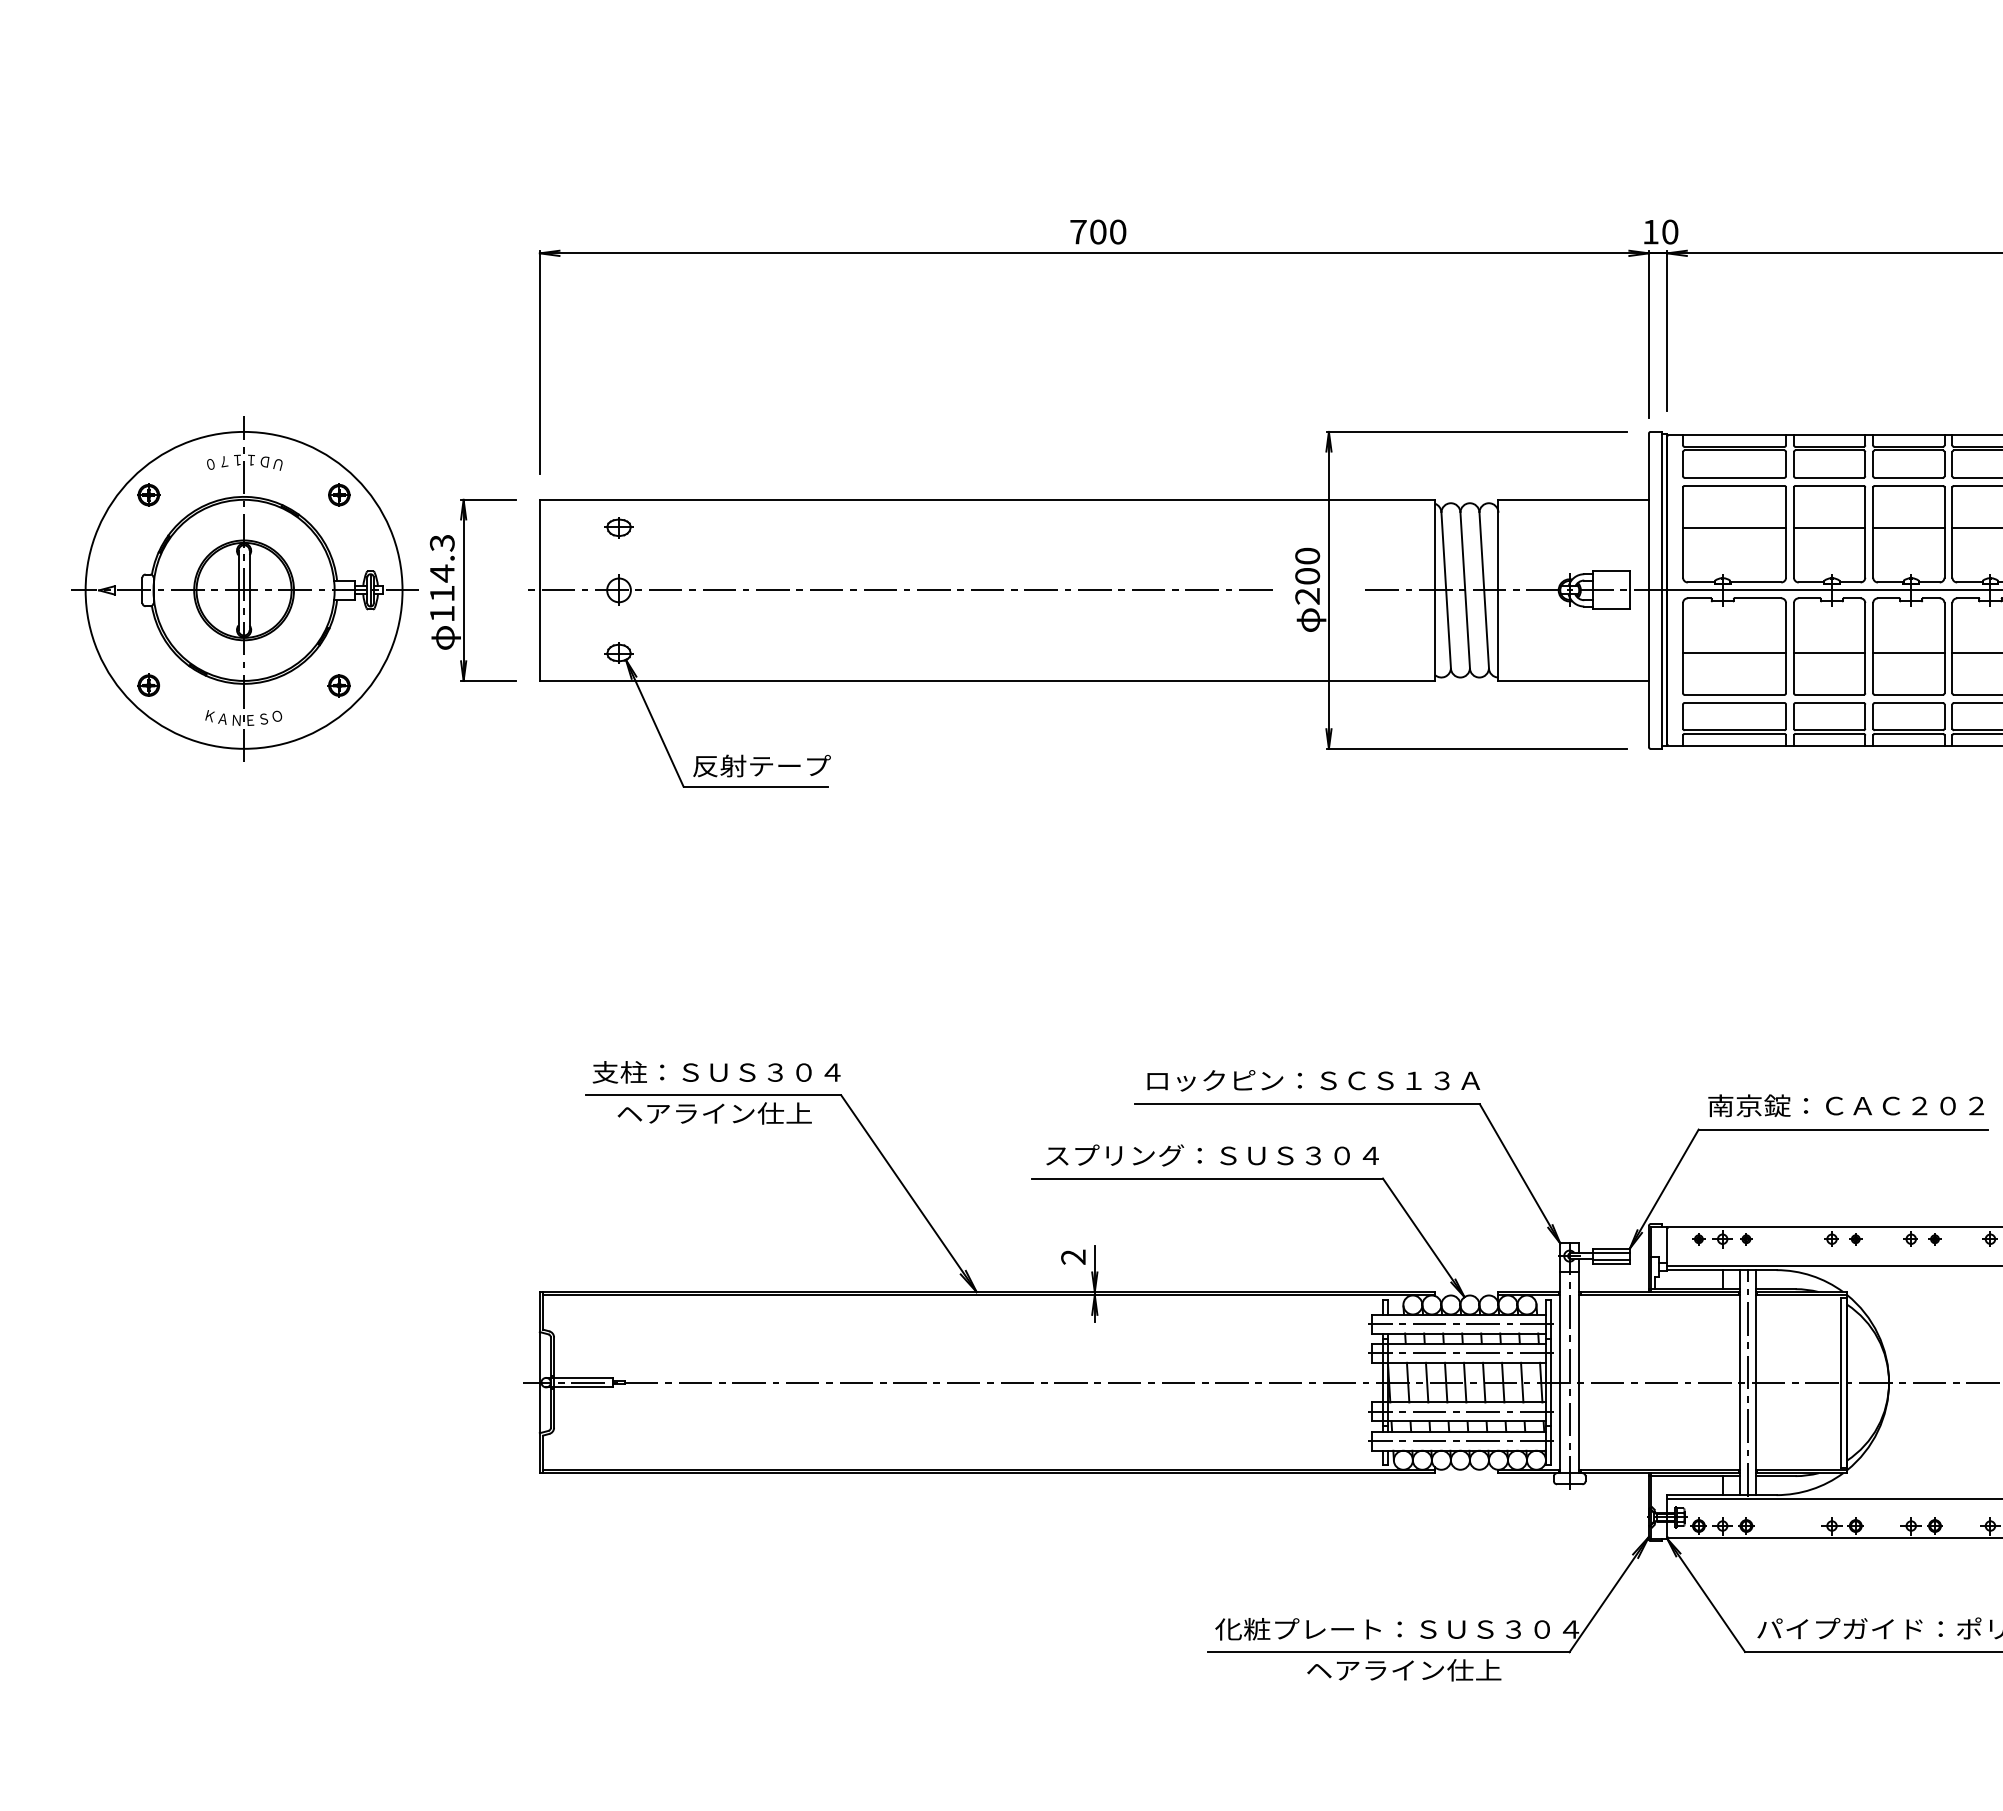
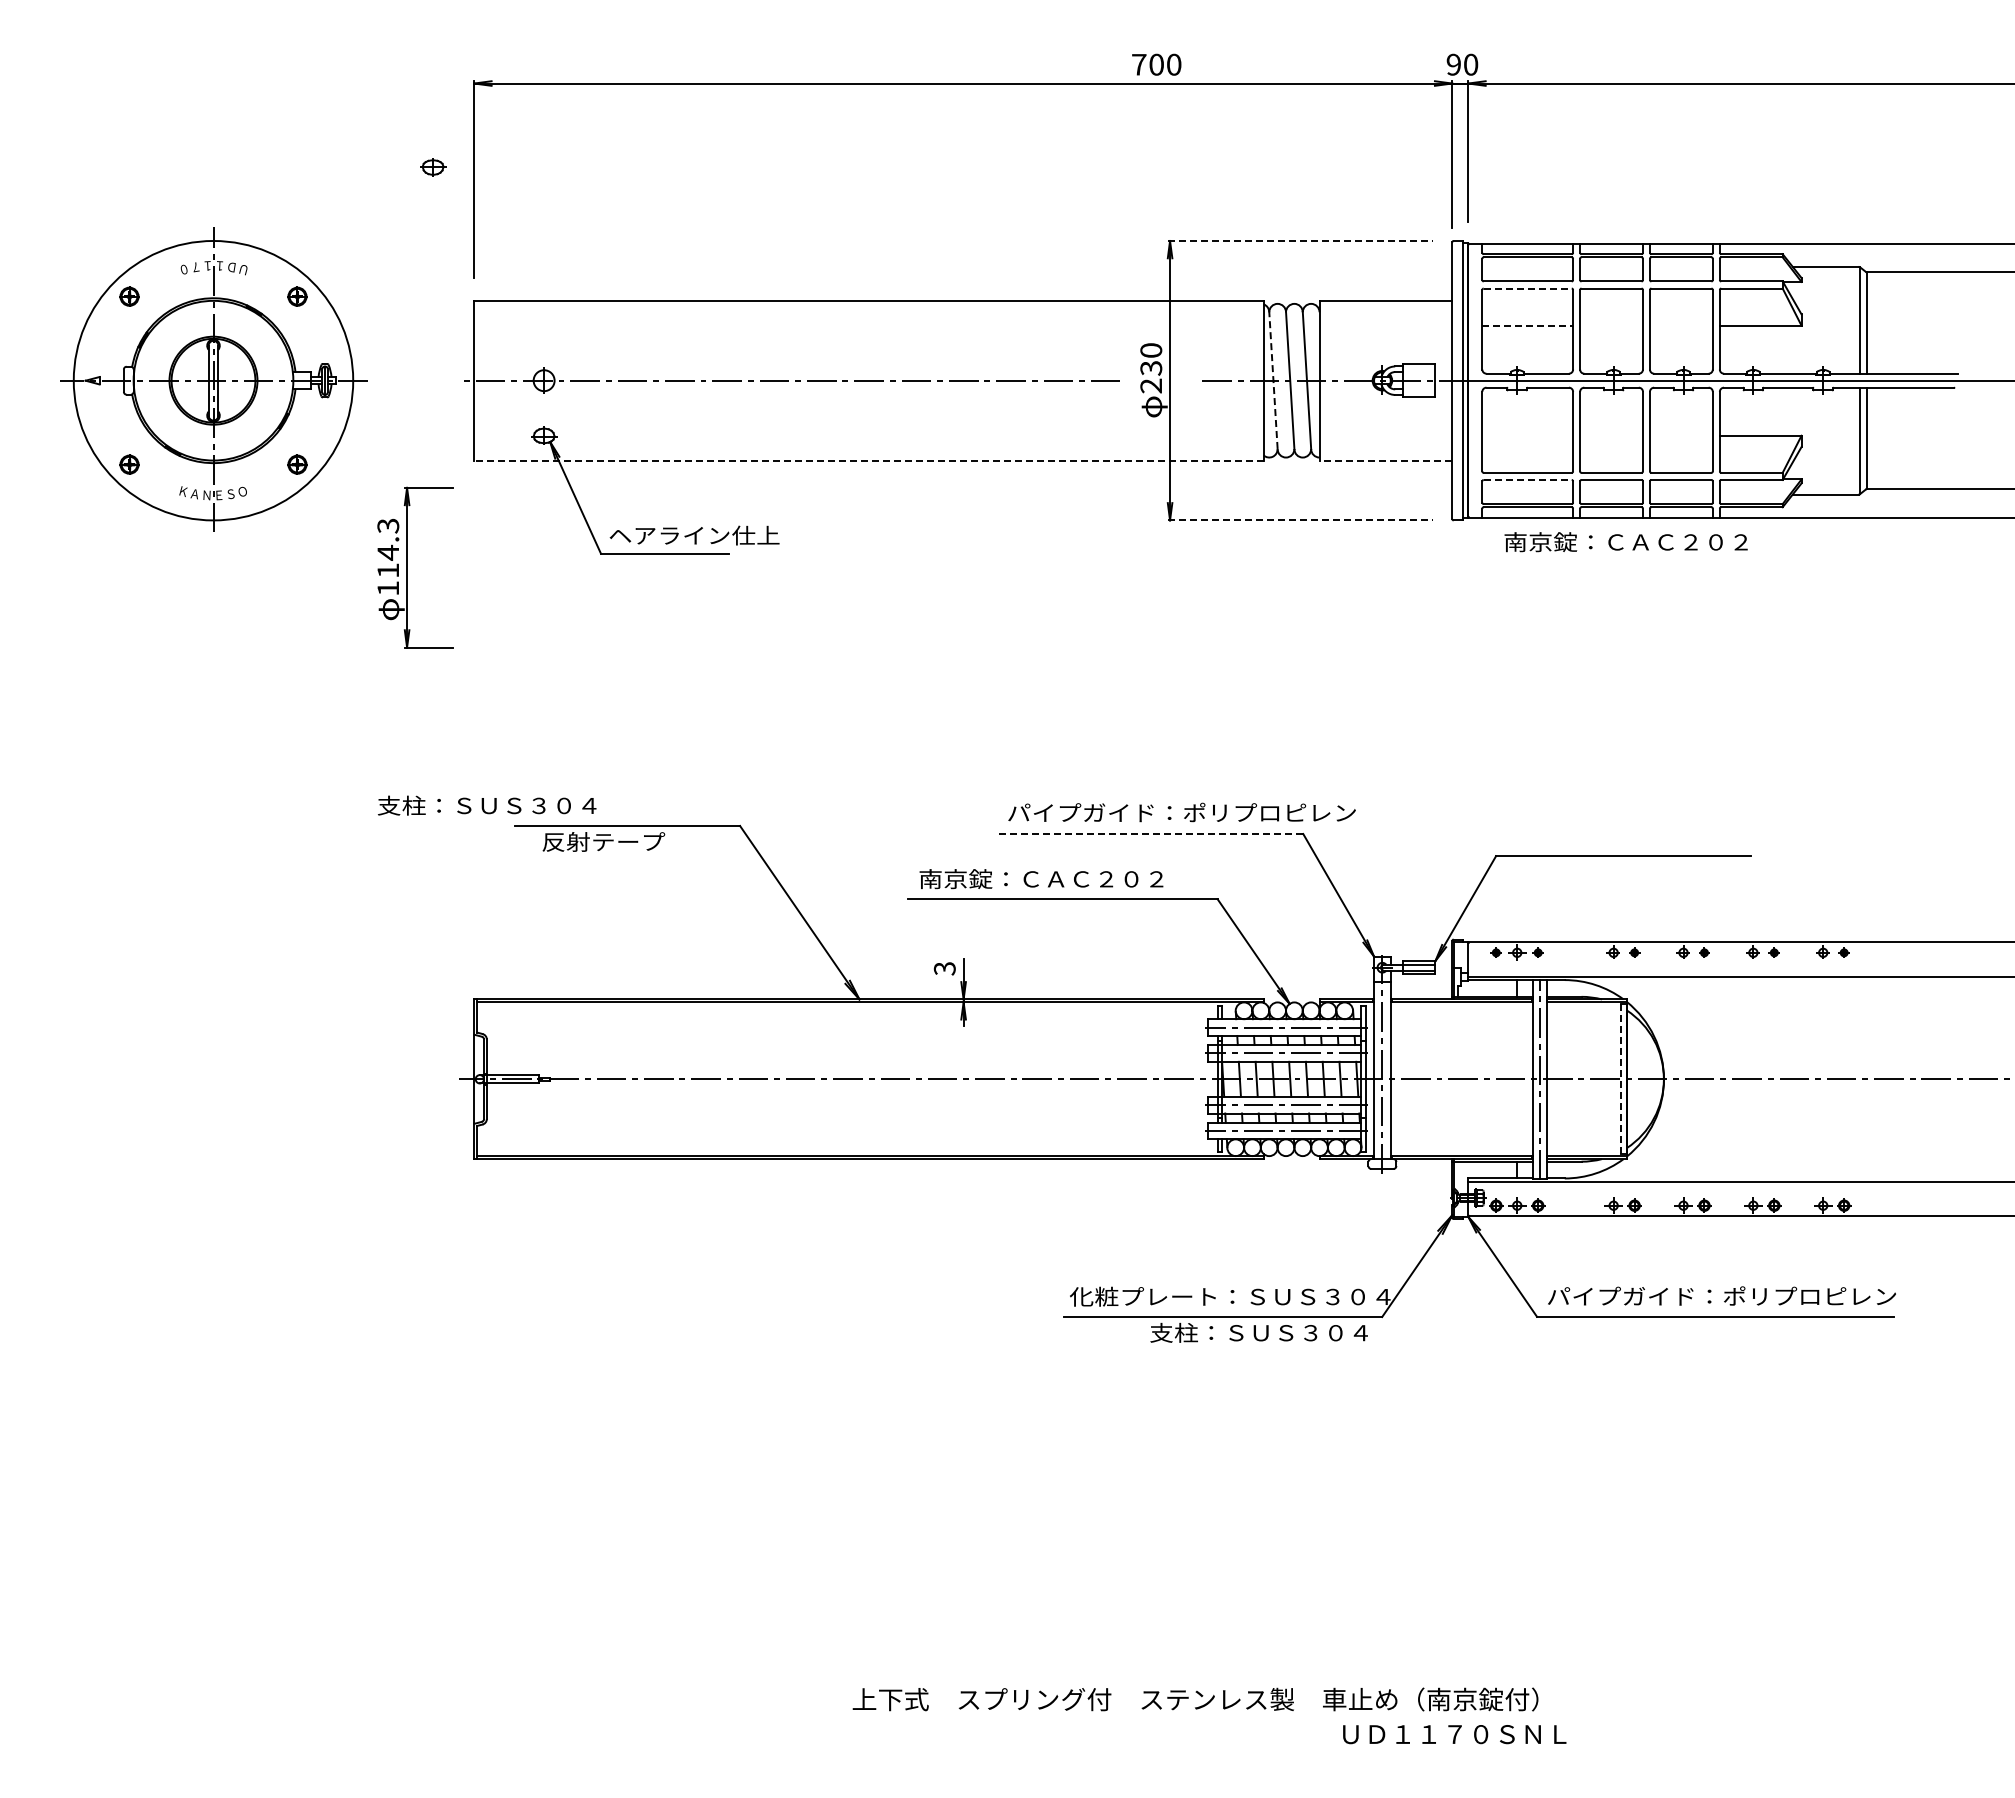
text: (1098, 231) -> (1156, 64), moved
text: (1650, 231) -> (1453, 64), 10 -> 90
line: (1476, 432) -> (1300, 241), solid -> dashed
line: (1735, 485) -> (1528, 288), solid -> dashed
part: (619, 527) -> (433, 167), moved
line: (1735, 527) -> (1528, 325), solid -> dashed
line: (1829, 527) -> (1611, 325), removed
line: (1907, 527) -> (1680, 325), removed
text: (1307, 576) -> (1151, 368), 200 -> 230
part: (464, 590) -> (407, 567), moved
line: (1446, 590) -> (1273, 380), solid -> dashed
line: (1734, 652) -> (1527, 435), removed
line: (1829, 652) -> (1611, 435), removed
line: (1907, 652) -> (1680, 435), removed
line: (986, 680) -> (868, 460), solid -> dashed
line: (1573, 680) -> (1385, 460), solid -> dashed
line: (1735, 702) -> (1528, 479), solid -> dashed
line: (1476, 748) -> (1300, 520), solid -> dashed
text: (789, 765) -> (694, 535), 反射テープ -> ヘアライン仕上
text: (717, 1072) -> (487, 805), moved
text: (1341, 1080) -> (1181, 812), ロックピン：ＳＣＳ１３Ａ -> パイプガイド：ポリプロピレン
line: (1307, 1105) -> (1151, 834), solid -> dashed
text: (1845, 1106) -> (1625, 542), moved
text: (714, 1112) -> (628, 841), ヘアライン仕上 -> 反射テープ
text: (1211, 1156) -> (1066, 879), スプリング：ＳＵＳ３０４ -> 南京錠：ＣＡＣ２０２
text: (1073, 1257) -> (944, 968), 2 -> 3
line: (1840, 1382) -> (1621, 1079), solid -> dashed
text: (1429, 1669) -> (1258, 1332), ヘアライン仕上 -> 支柱：ＳＵＳ３０４

